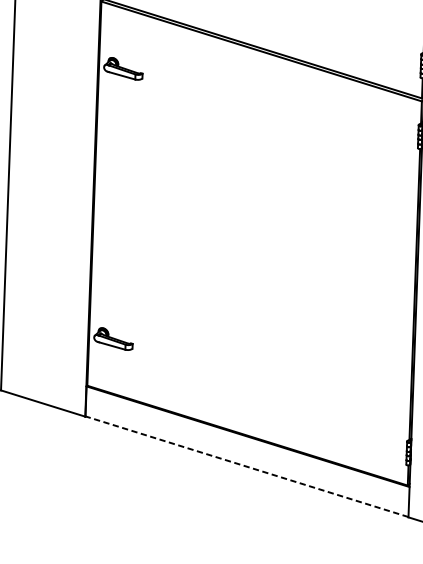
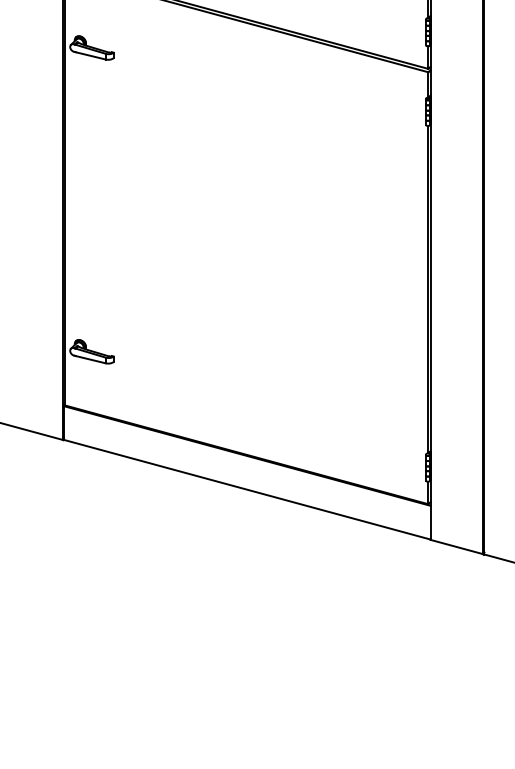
line: (246, 466) -> (246, 489), dashed -> solid

